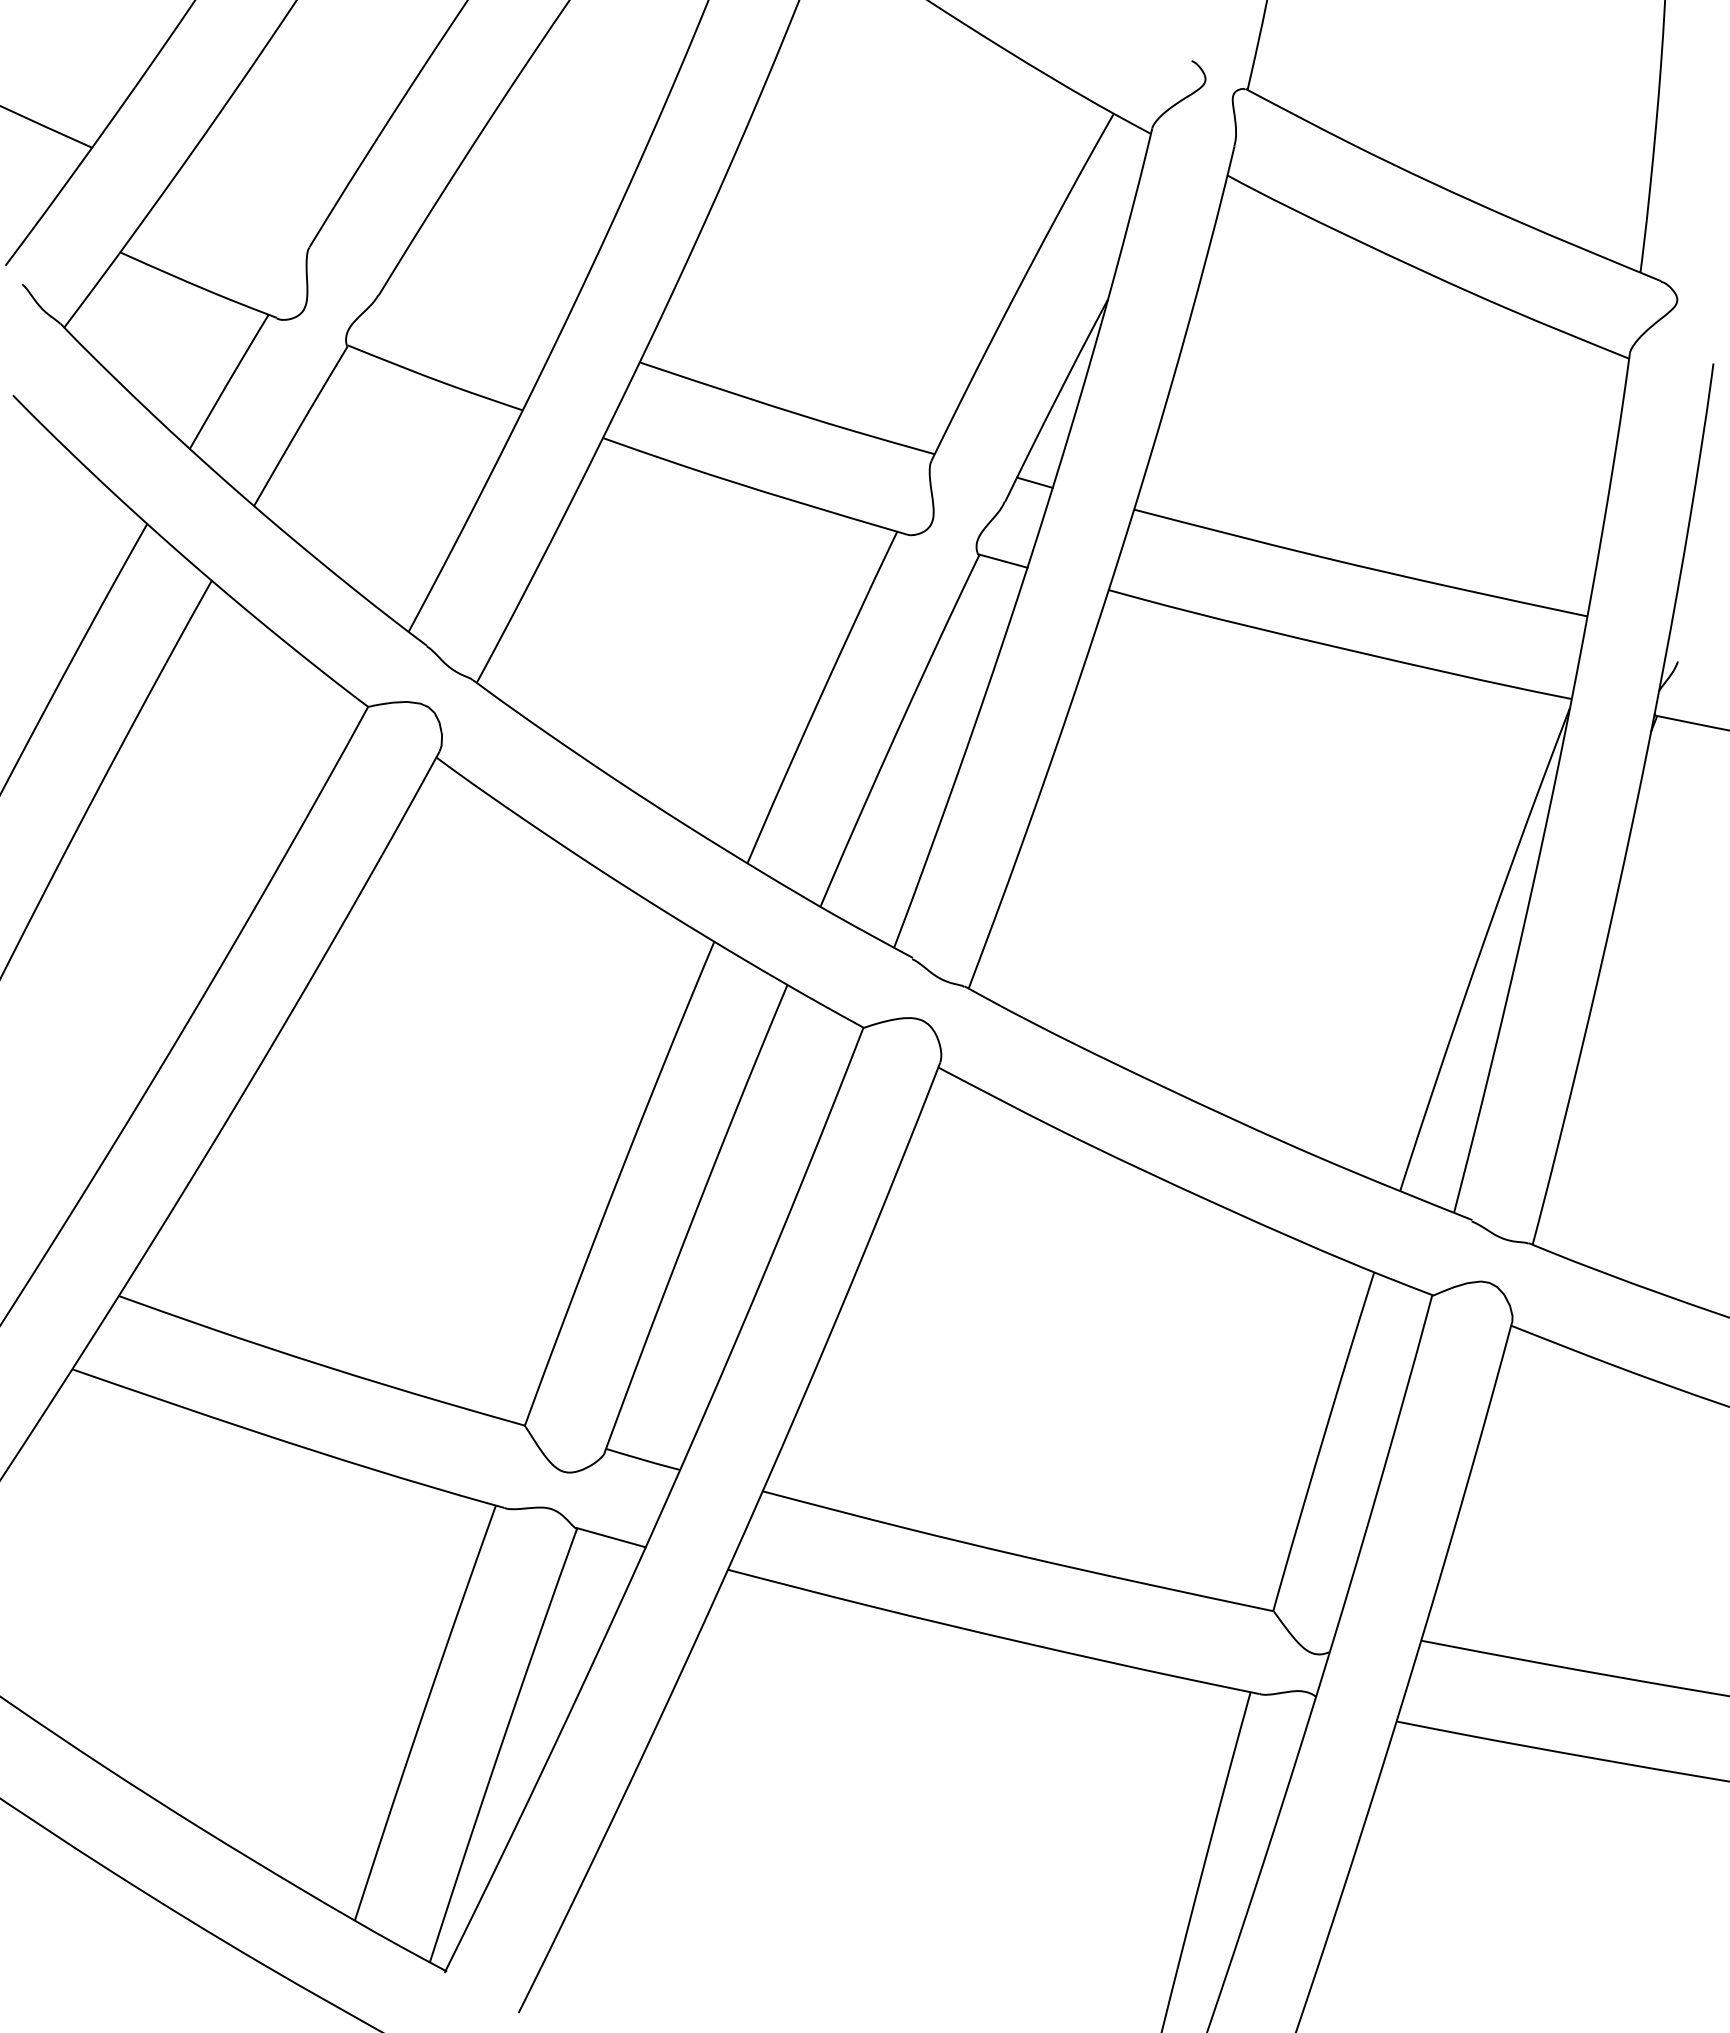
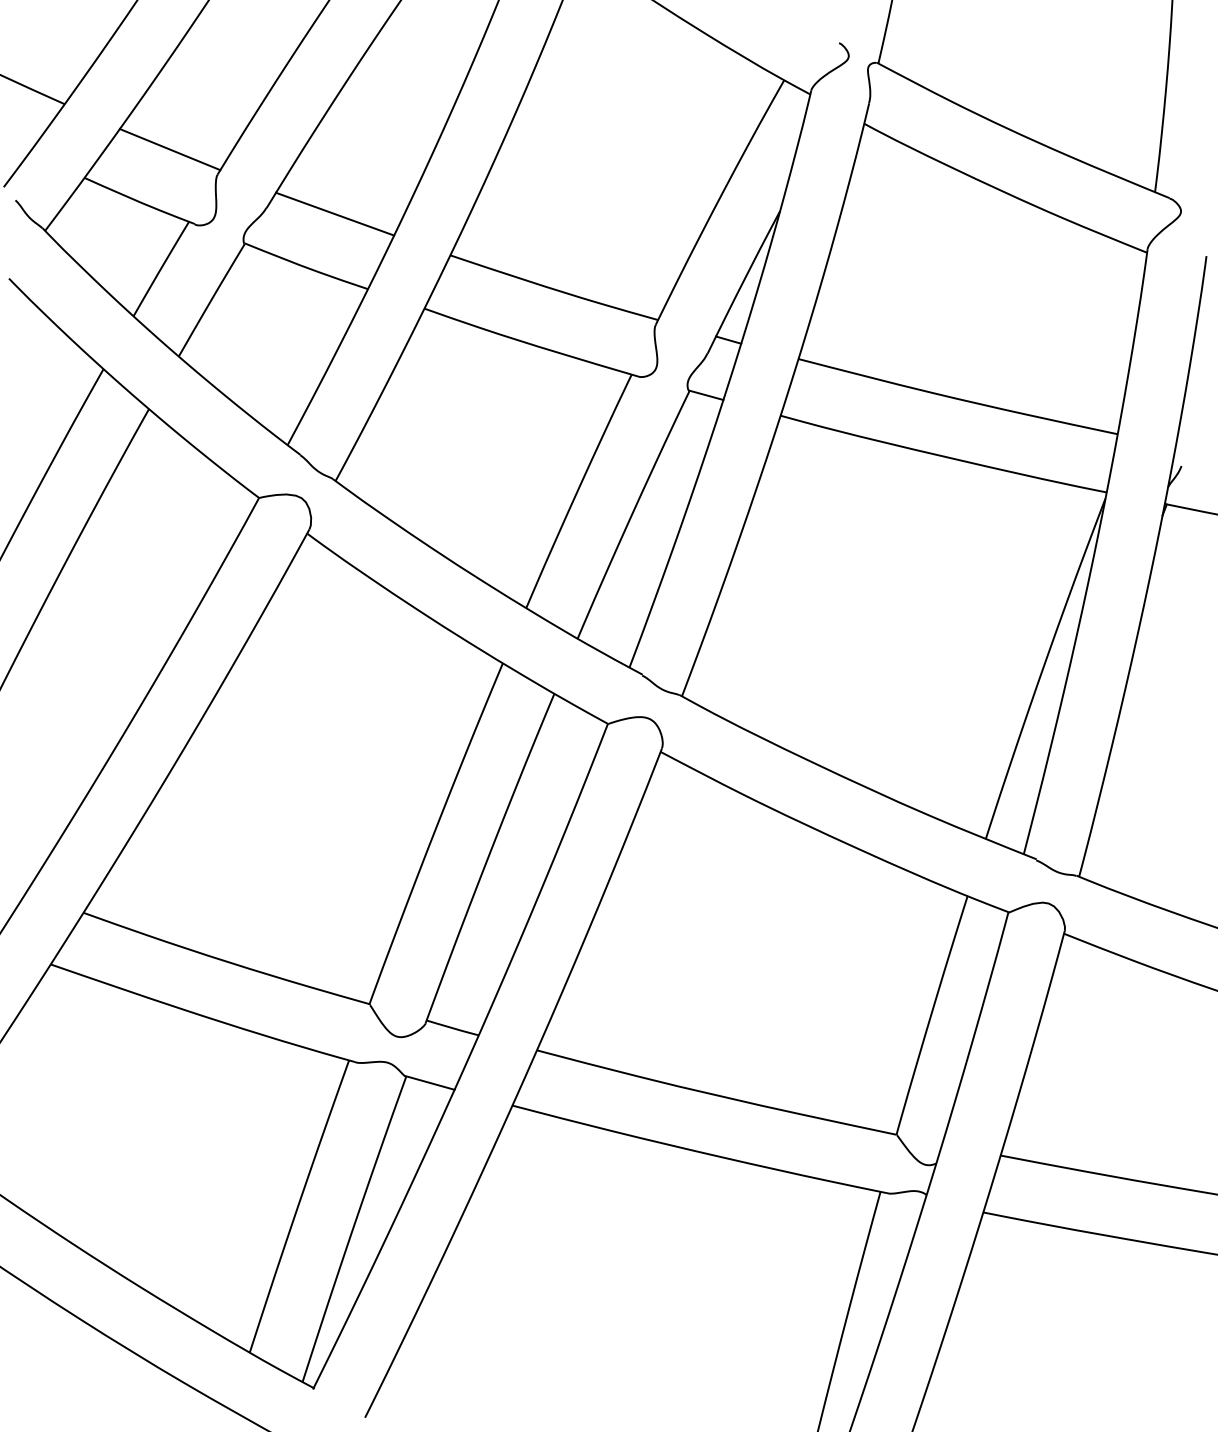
line: (241, 211) -> (169, 149), added
line: (475, 303) -> (334, 213), added

